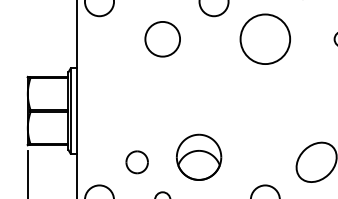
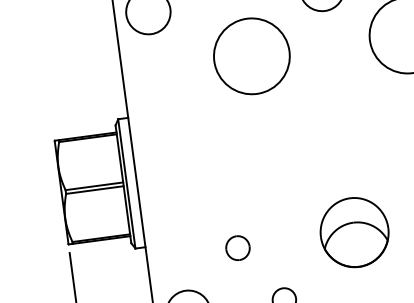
circle: (162, 39) -> (251, 56), size x1.43
part: (199, 156) -> (355, 231), moved
part: (136, 162) -> (237, 248), size x0.71

